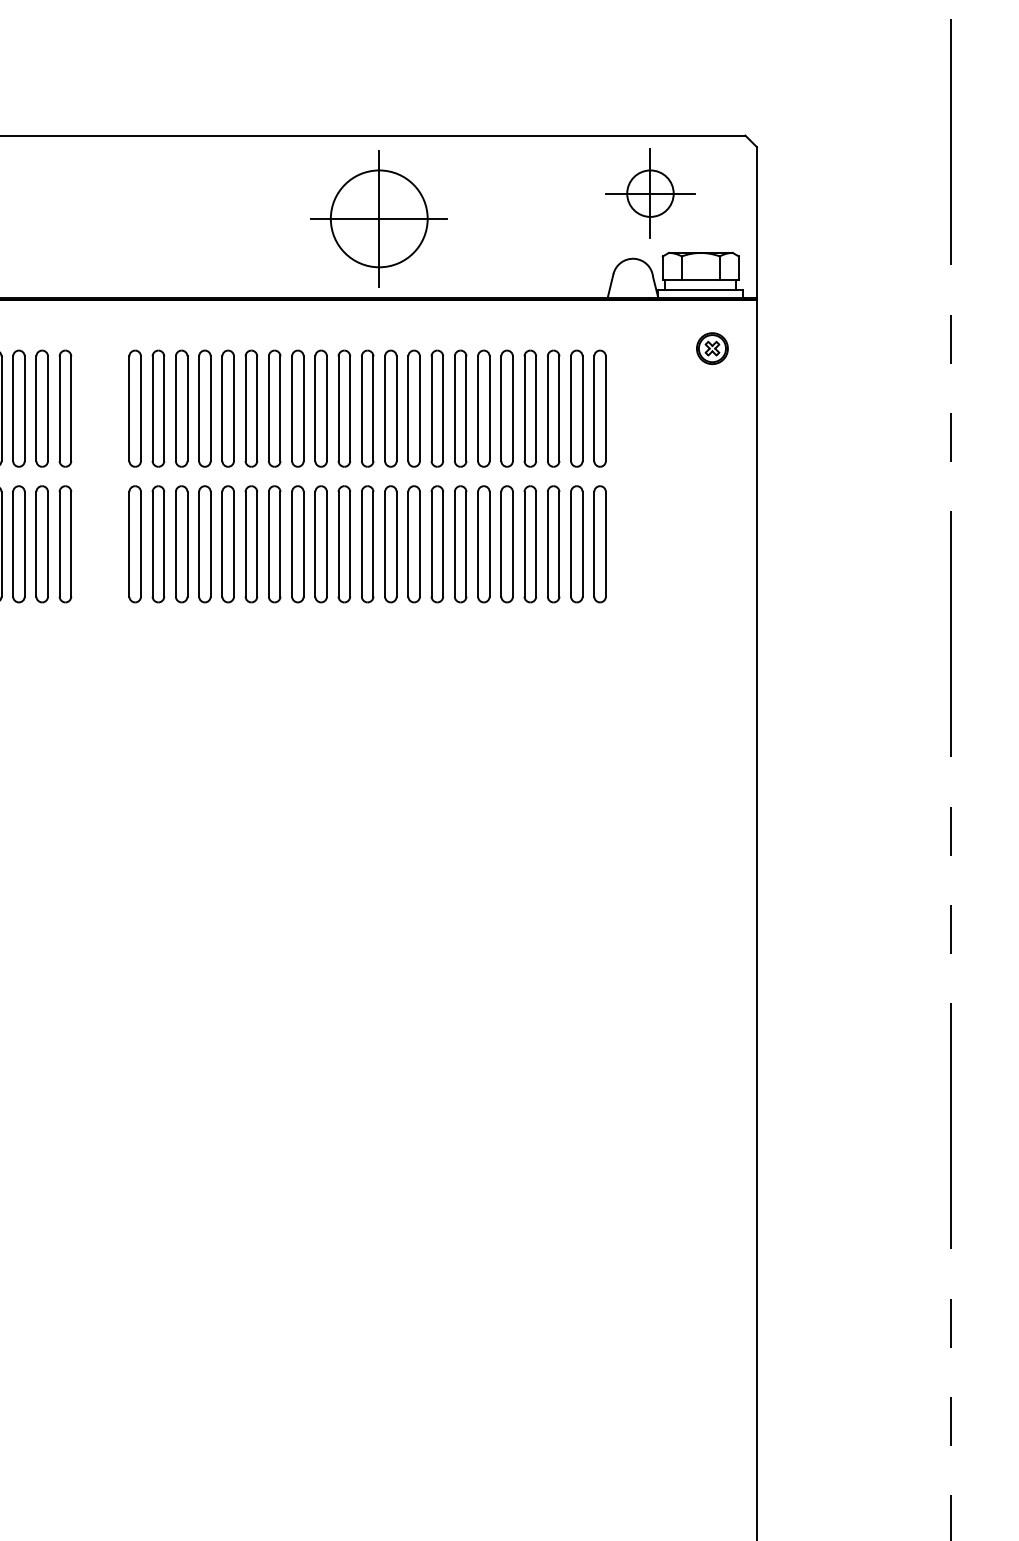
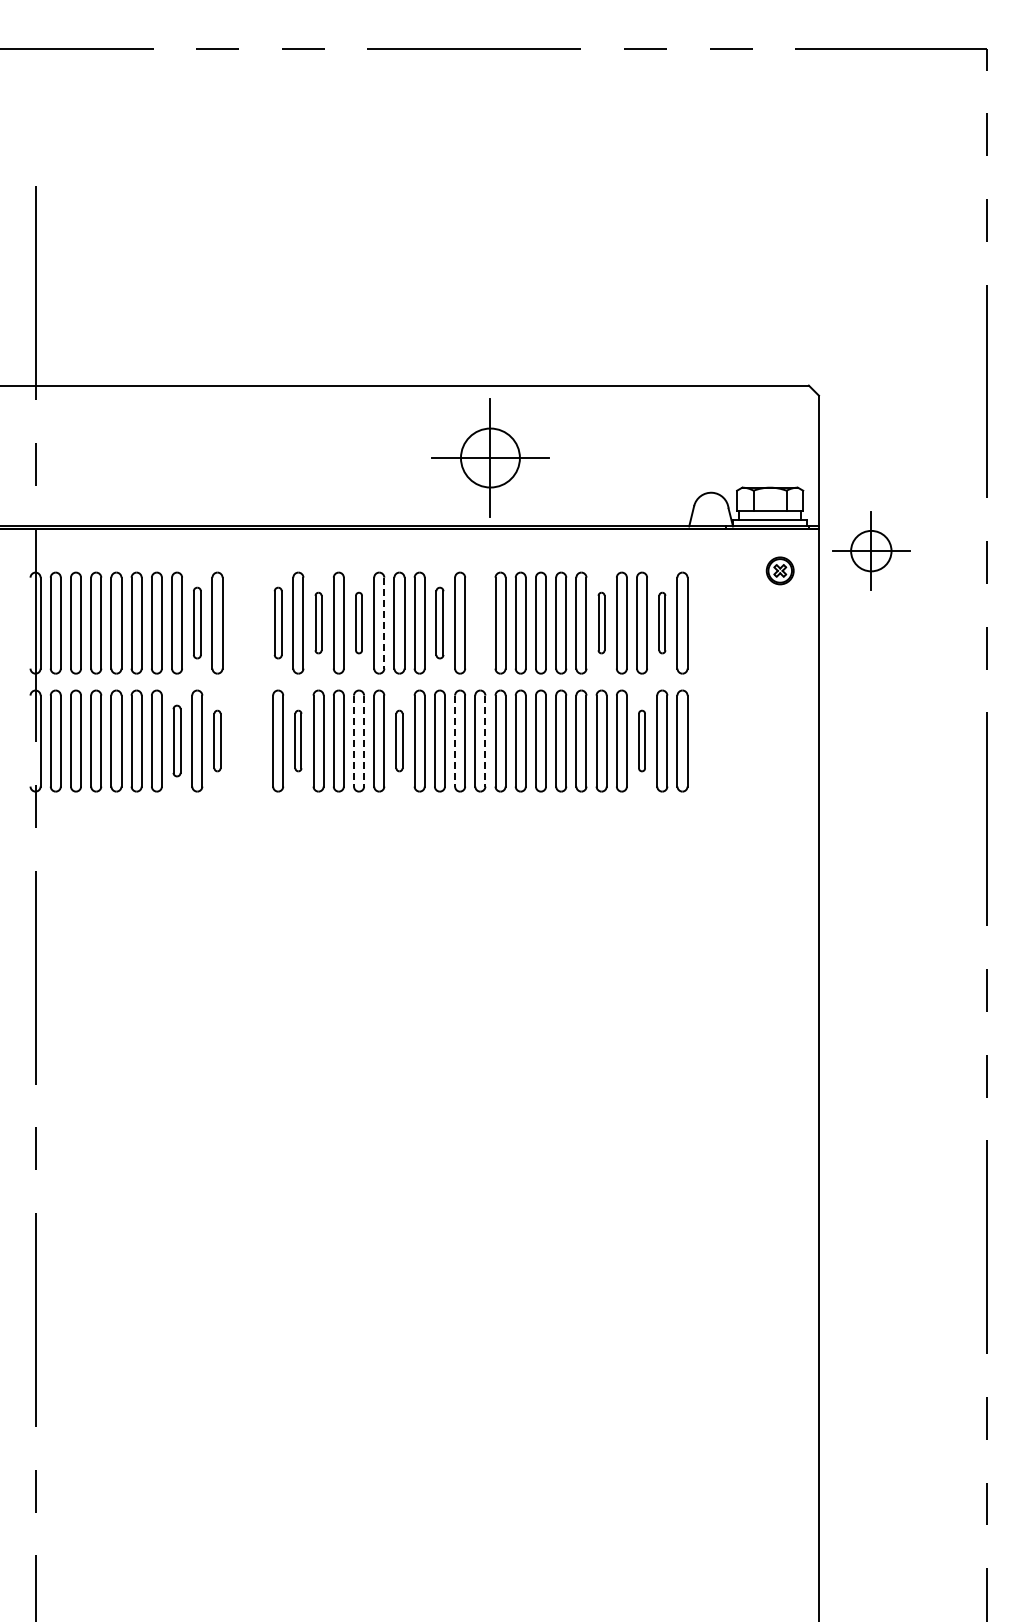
part: (650, 192) -> (871, 550), moved
circle: (379, 218) -> (490, 457), size x0.7
part: (42, 407) -> (197, 622), size x0.7
part: (135, 407) -> (278, 622), size x0.7
part: (181, 407) -> (318, 622), size x0.6
part: (227, 407) -> (358, 622), size x0.6
part: (320, 407) -> (439, 622), size x0.7
part: (367, 407) -> (480, 622), removed
part: (506, 407) -> (601, 622), size x0.6
part: (577, 407) -> (662, 622), size x0.6
line: (257, 409) -> (384, 623), solid -> dashed
part: (18, 543) -> (176, 740), size x0.7
part: (65, 543) -> (217, 740), size x0.6
part: (158, 543) -> (298, 740), size x0.6
part: (274, 543) -> (399, 740), size x0.6
part: (552, 543) -> (641, 740), size x0.6
line: (222, 544) -> (354, 741), solid -> dashed
line: (234, 544) -> (364, 741), solid -> dashed
line: (339, 544) -> (455, 741), solid -> dashed
line: (373, 544) -> (485, 741), solid -> dashed

